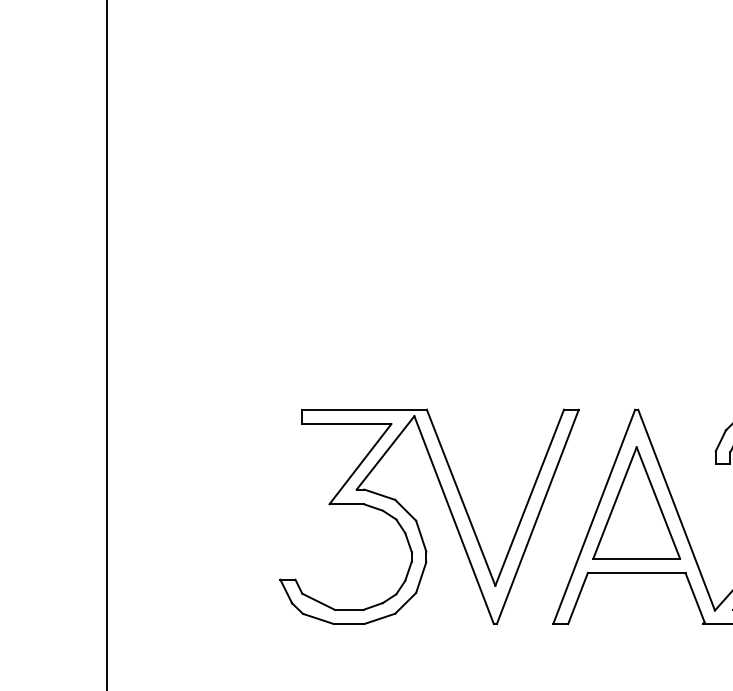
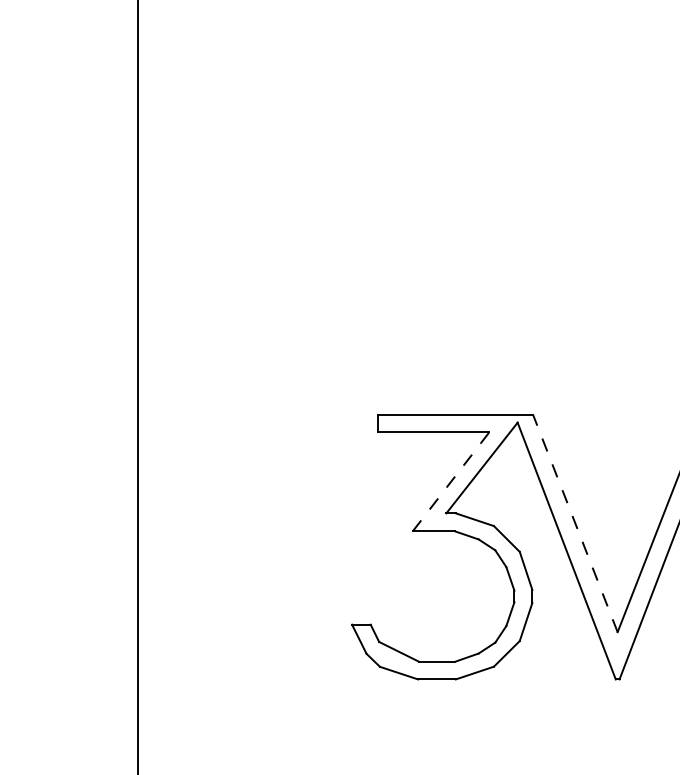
line: (360, 464) -> (451, 482), solid -> dashed
line: (460, 497) -> (574, 523), solid -> dashed

